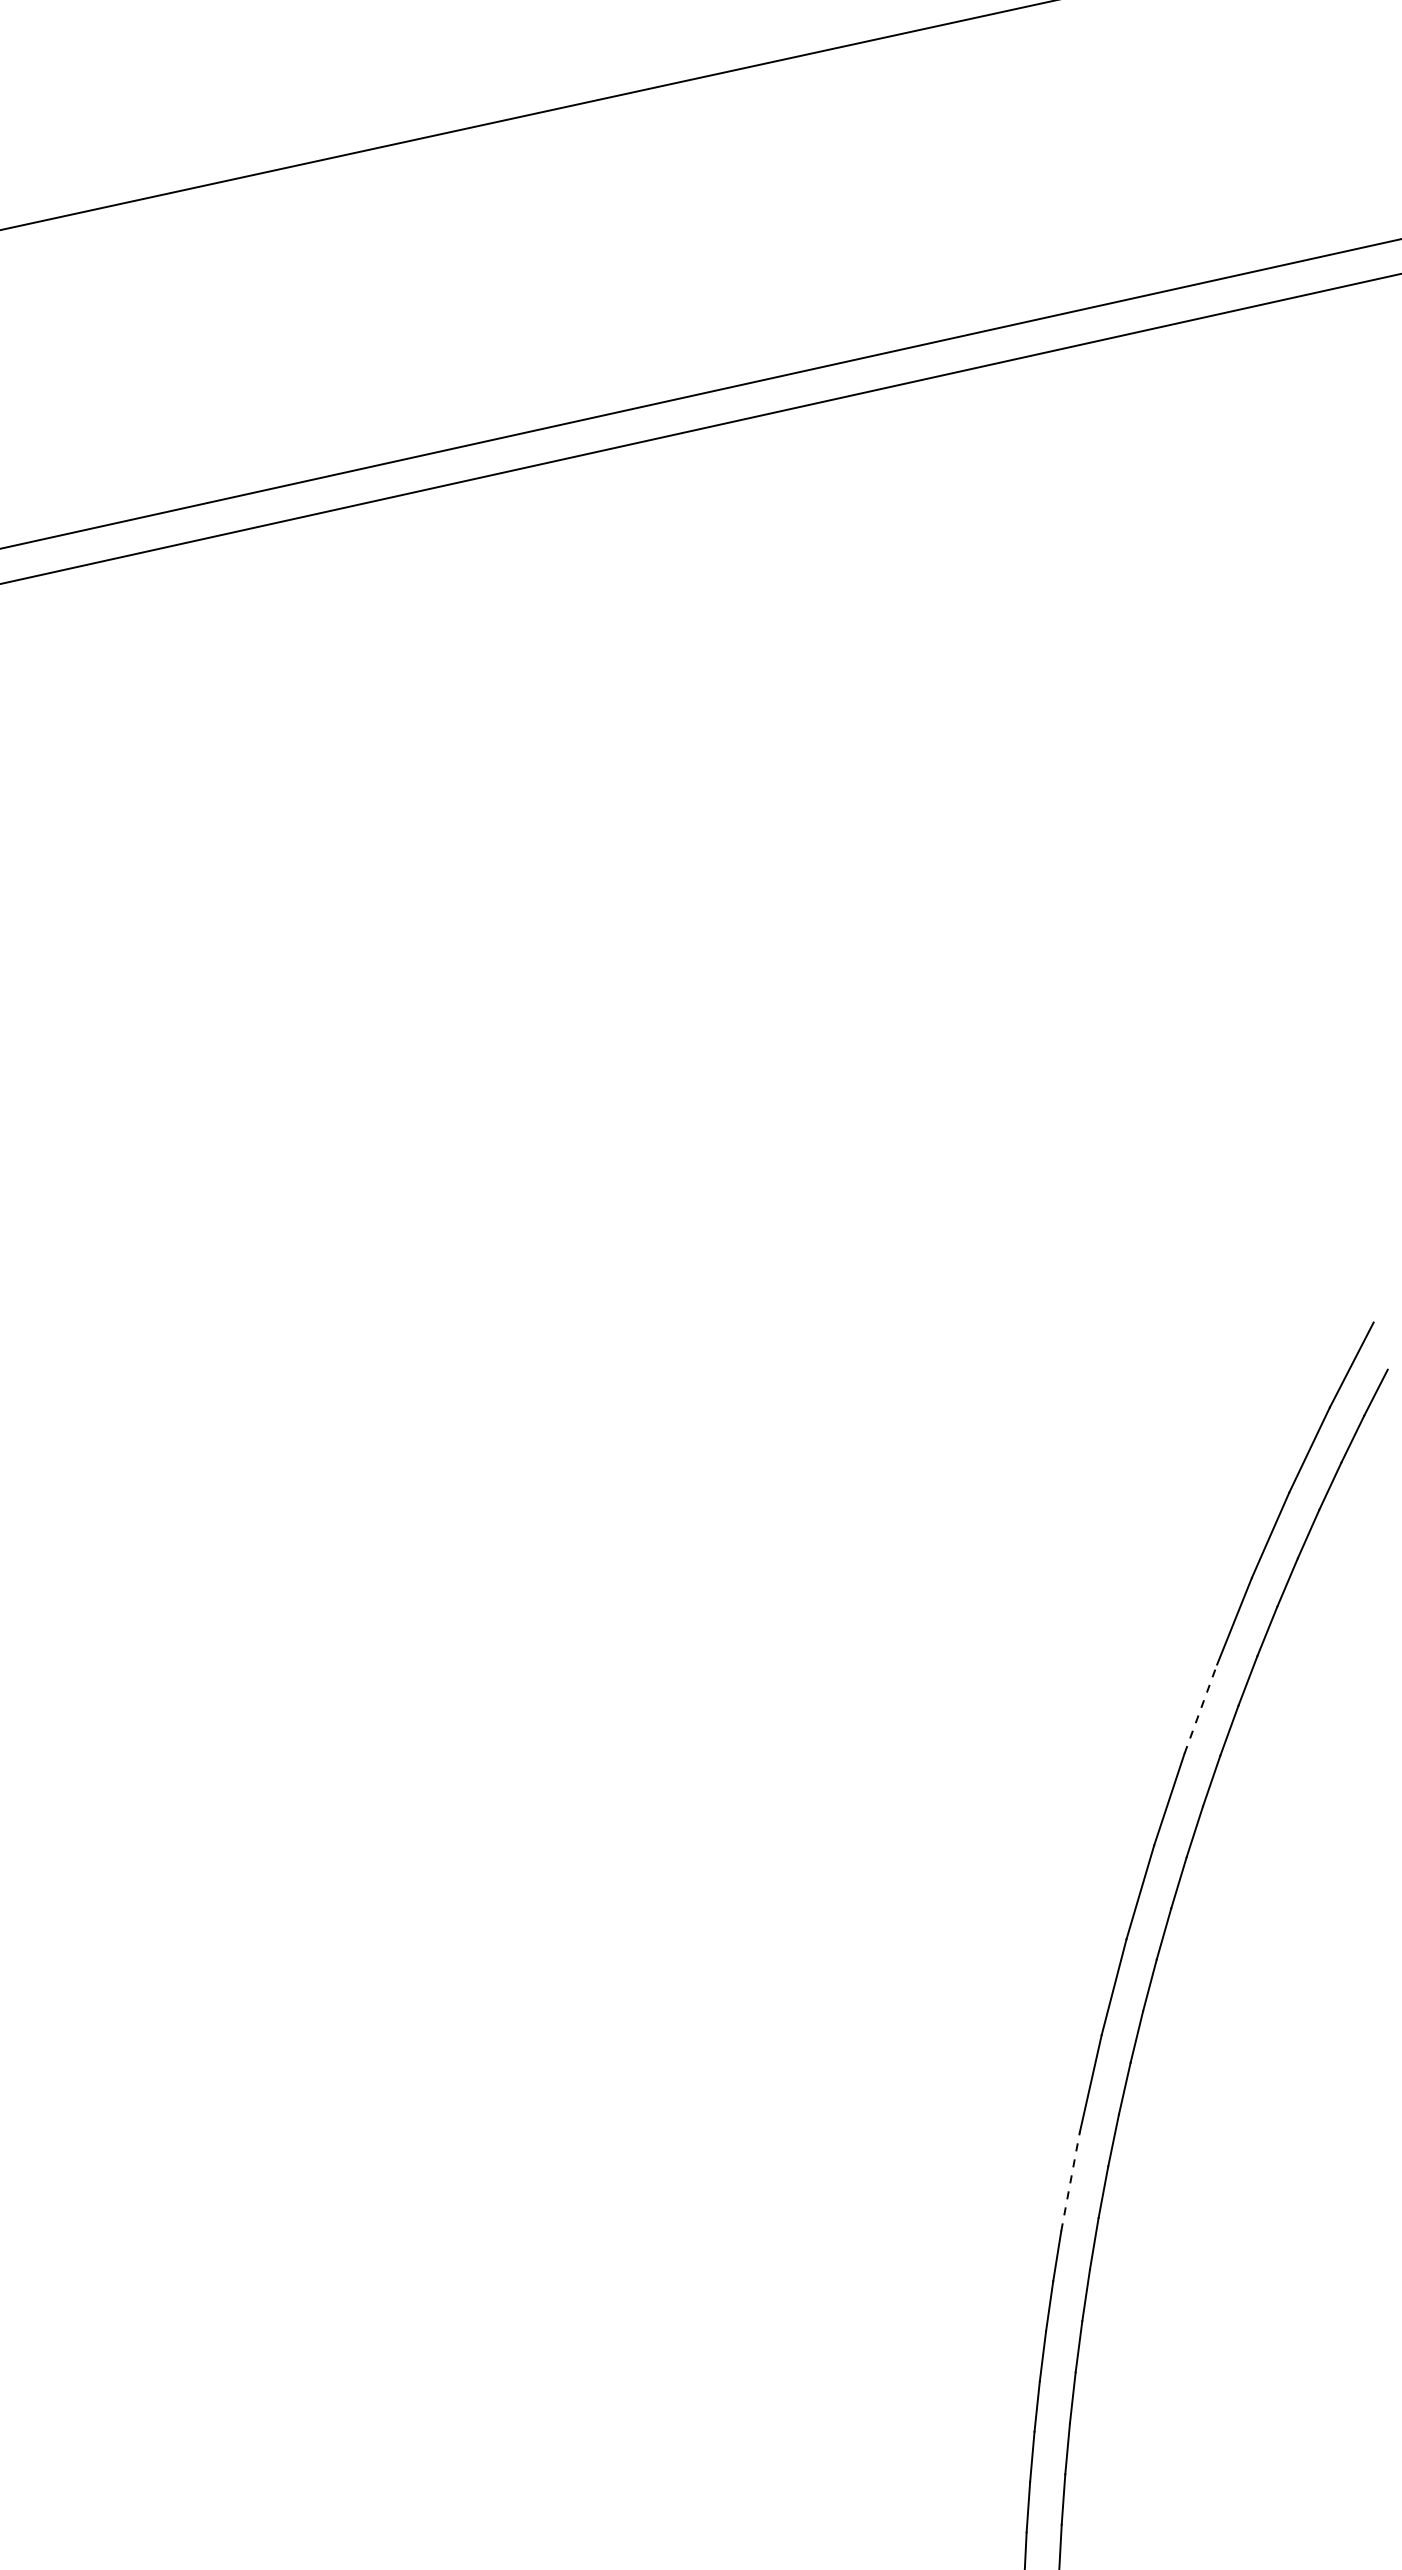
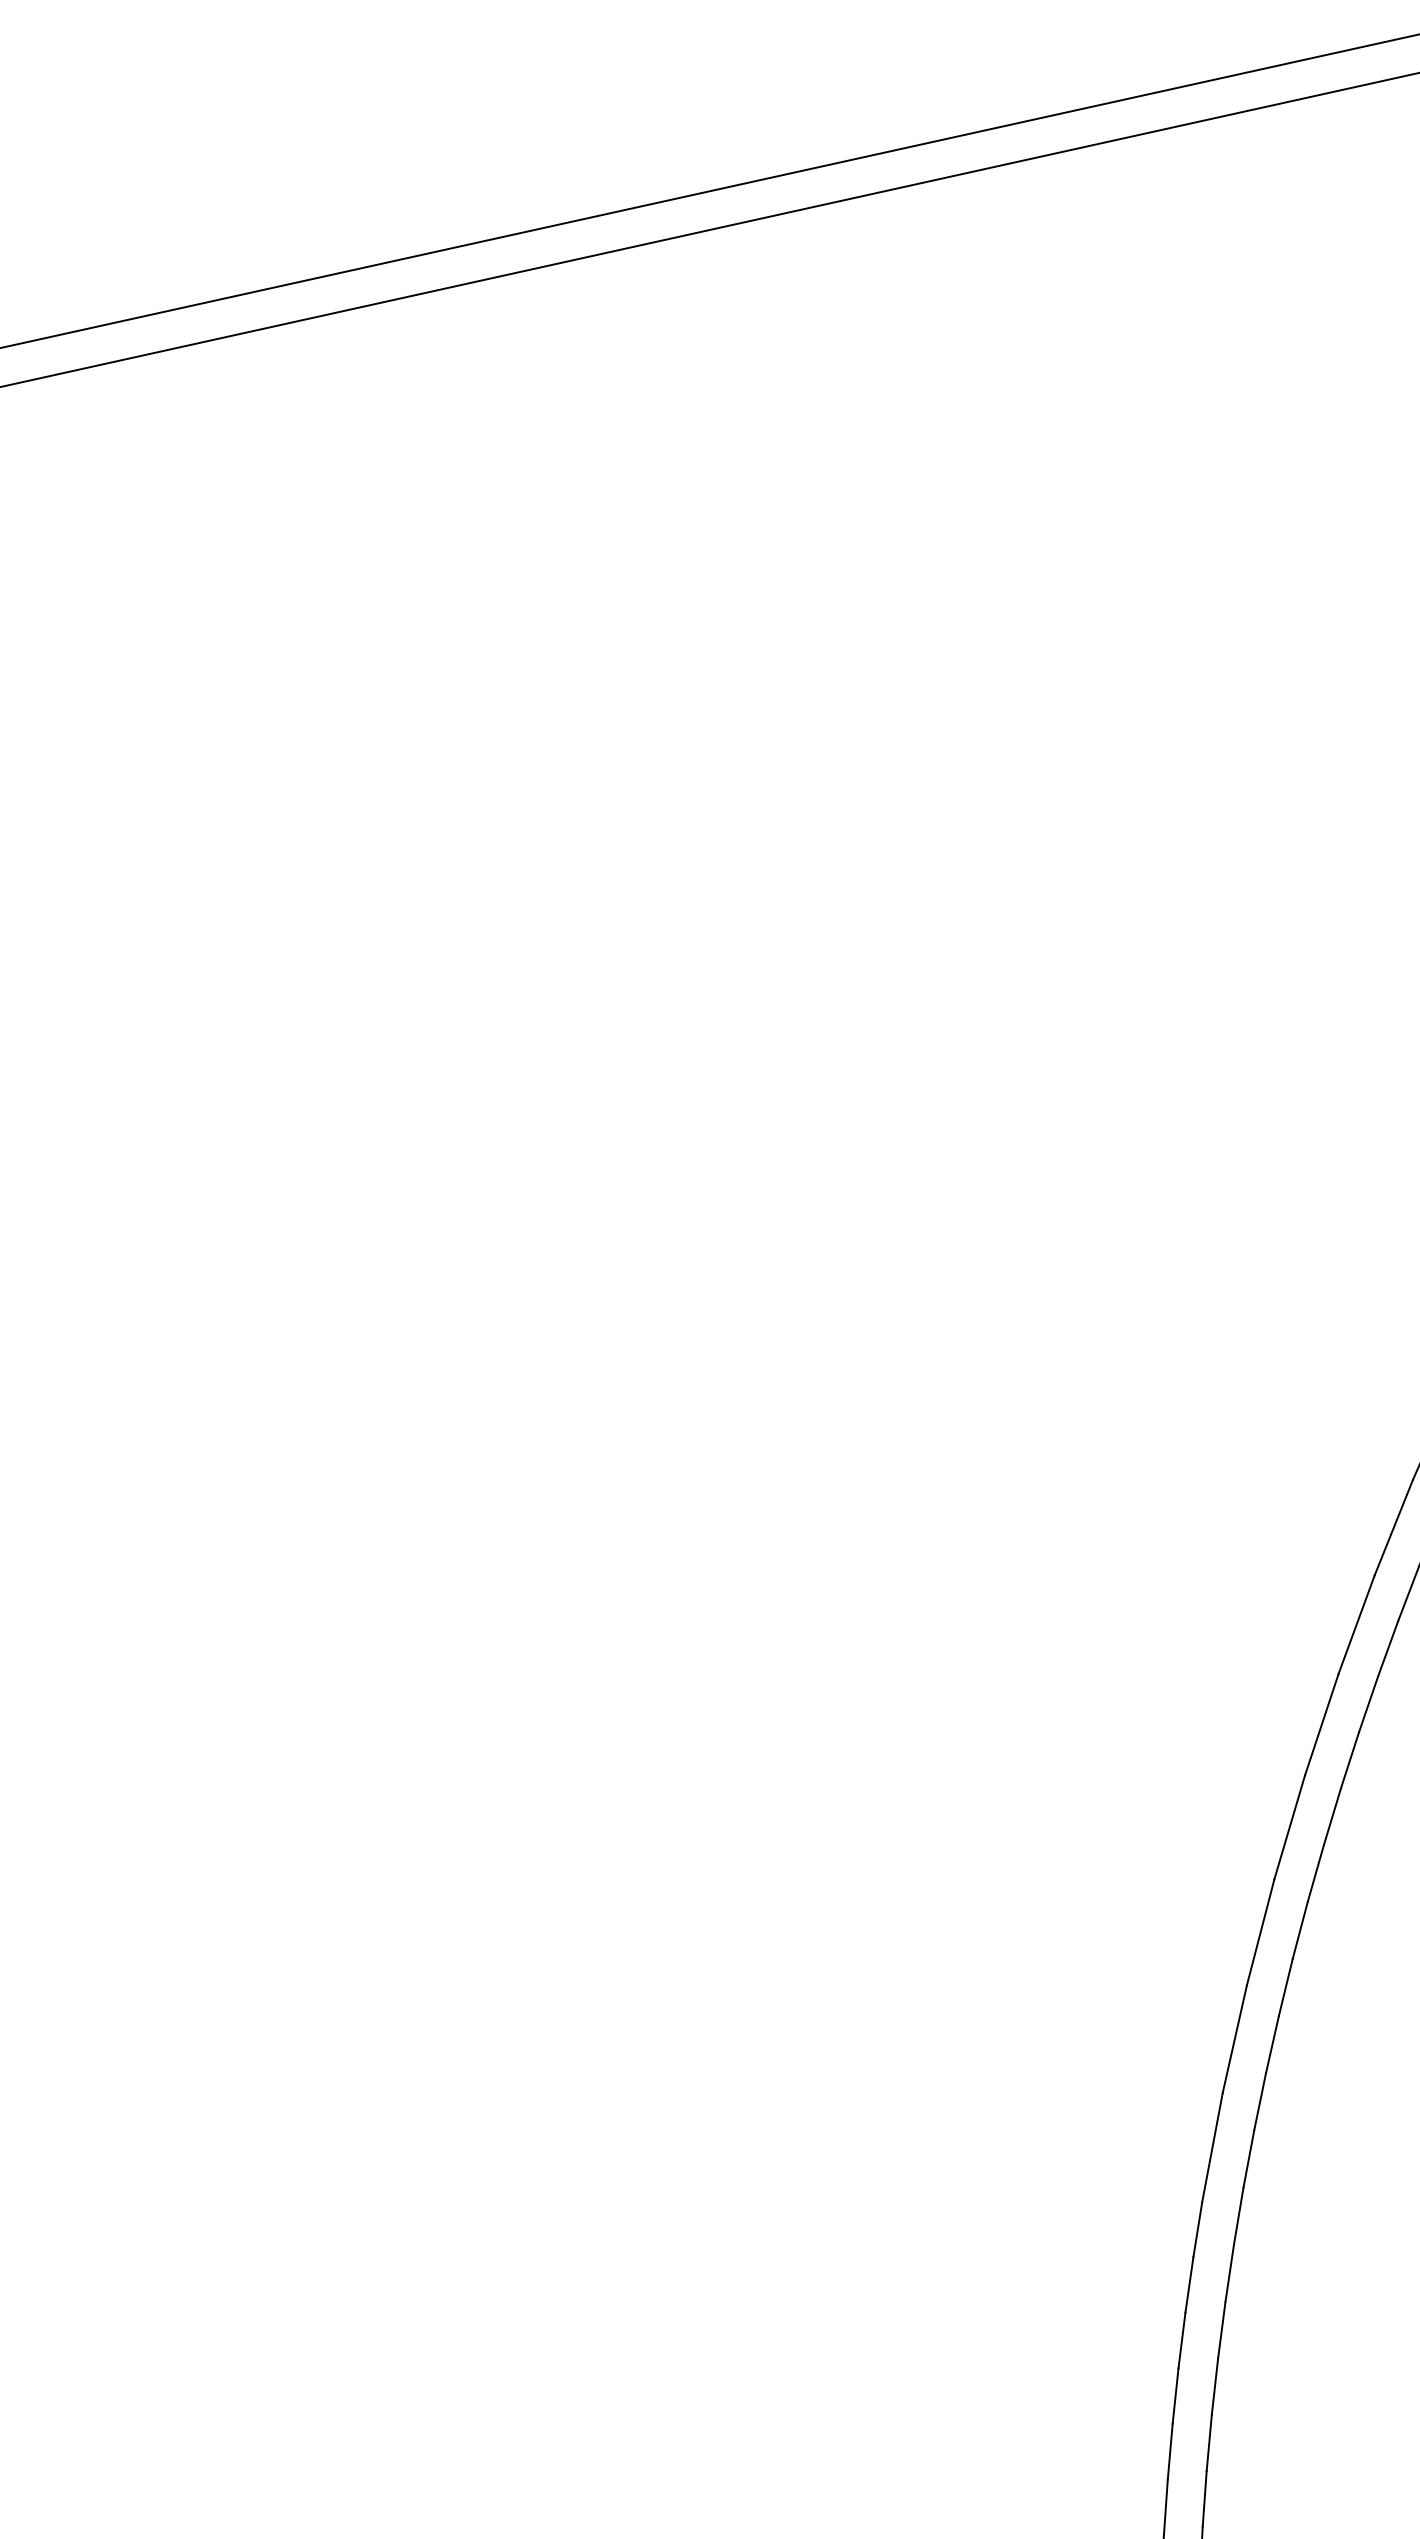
line: (1201, 1708) -> (1357, 1624), dashed -> solid
line: (1070, 2181) -> (1212, 2147), dashed -> solid

